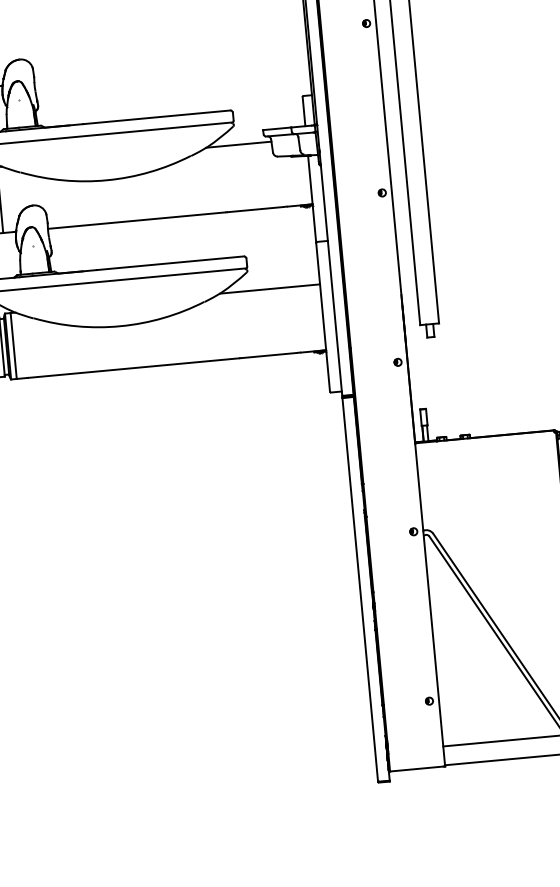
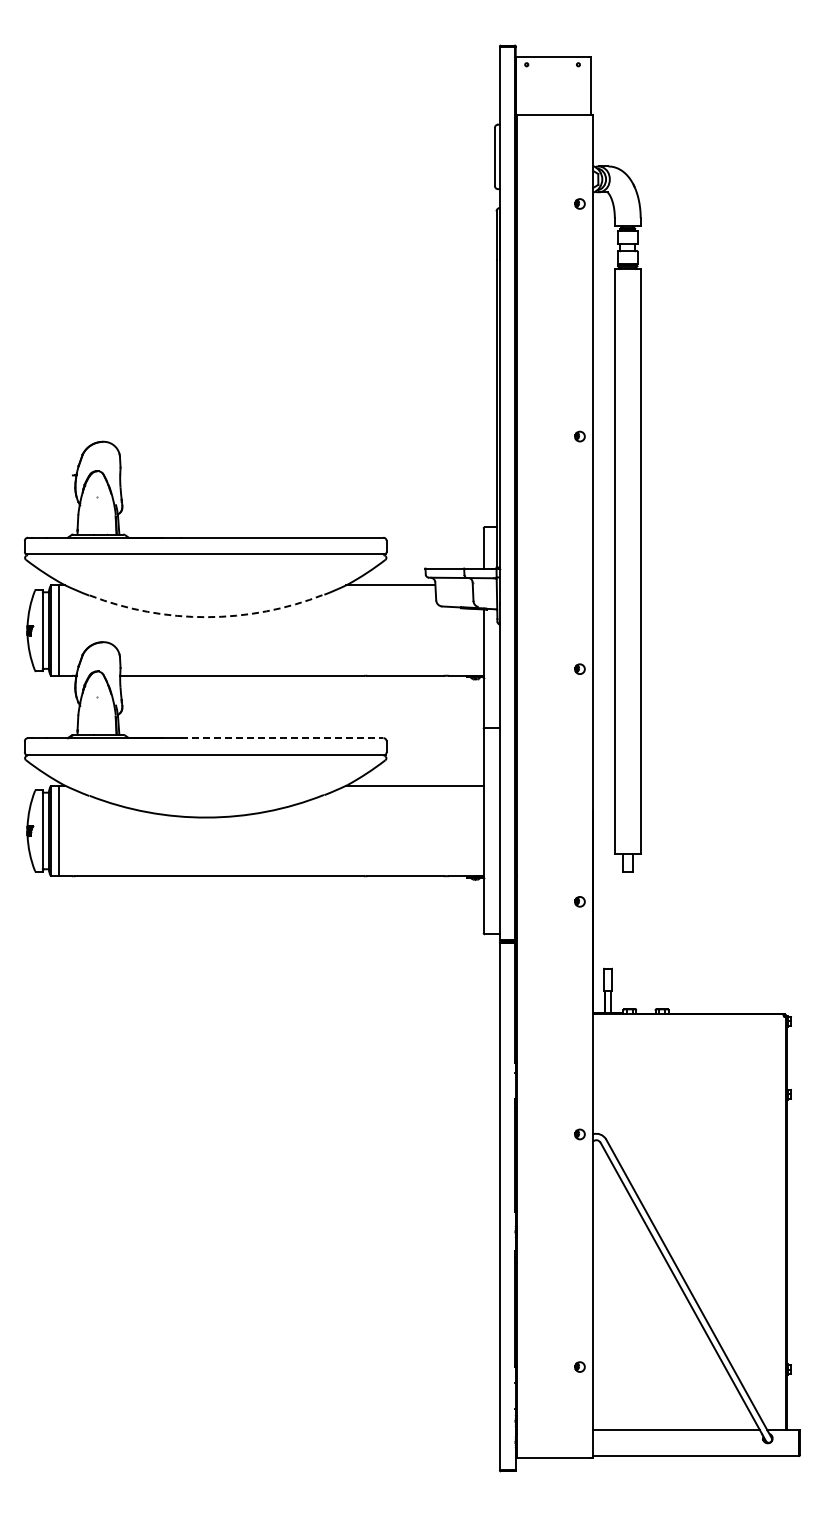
arc: (107, 180) -> (207, 617), solid -> dashed
line: (170, 263) -> (282, 738), solid -> dashed

